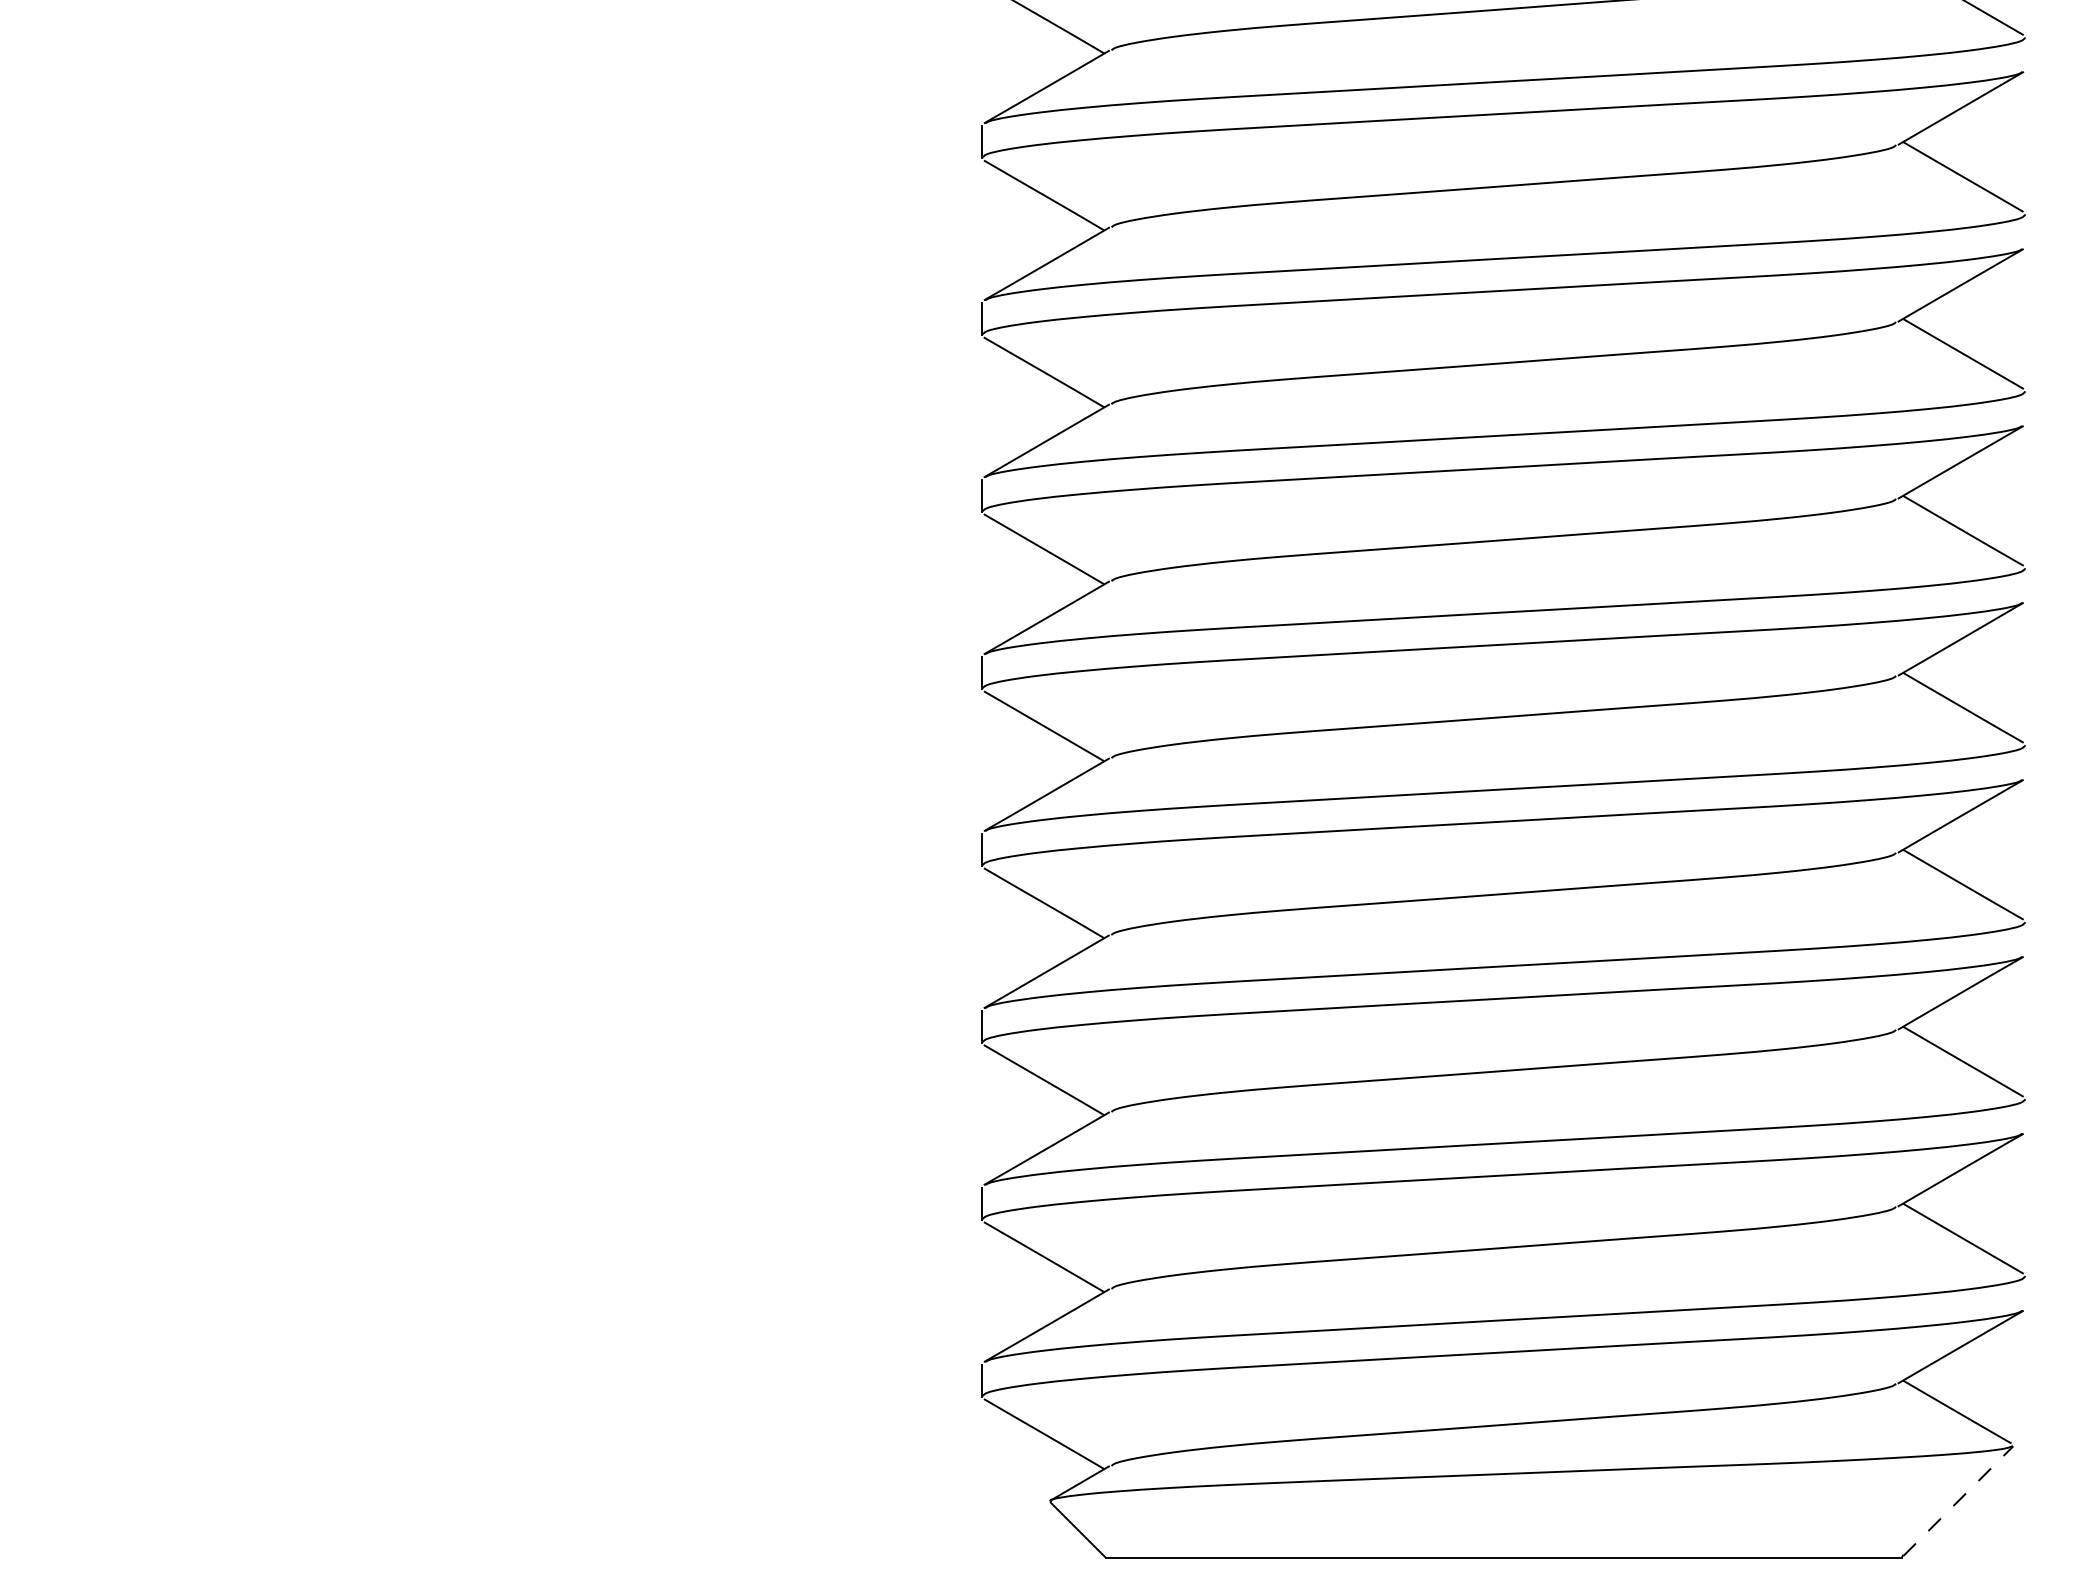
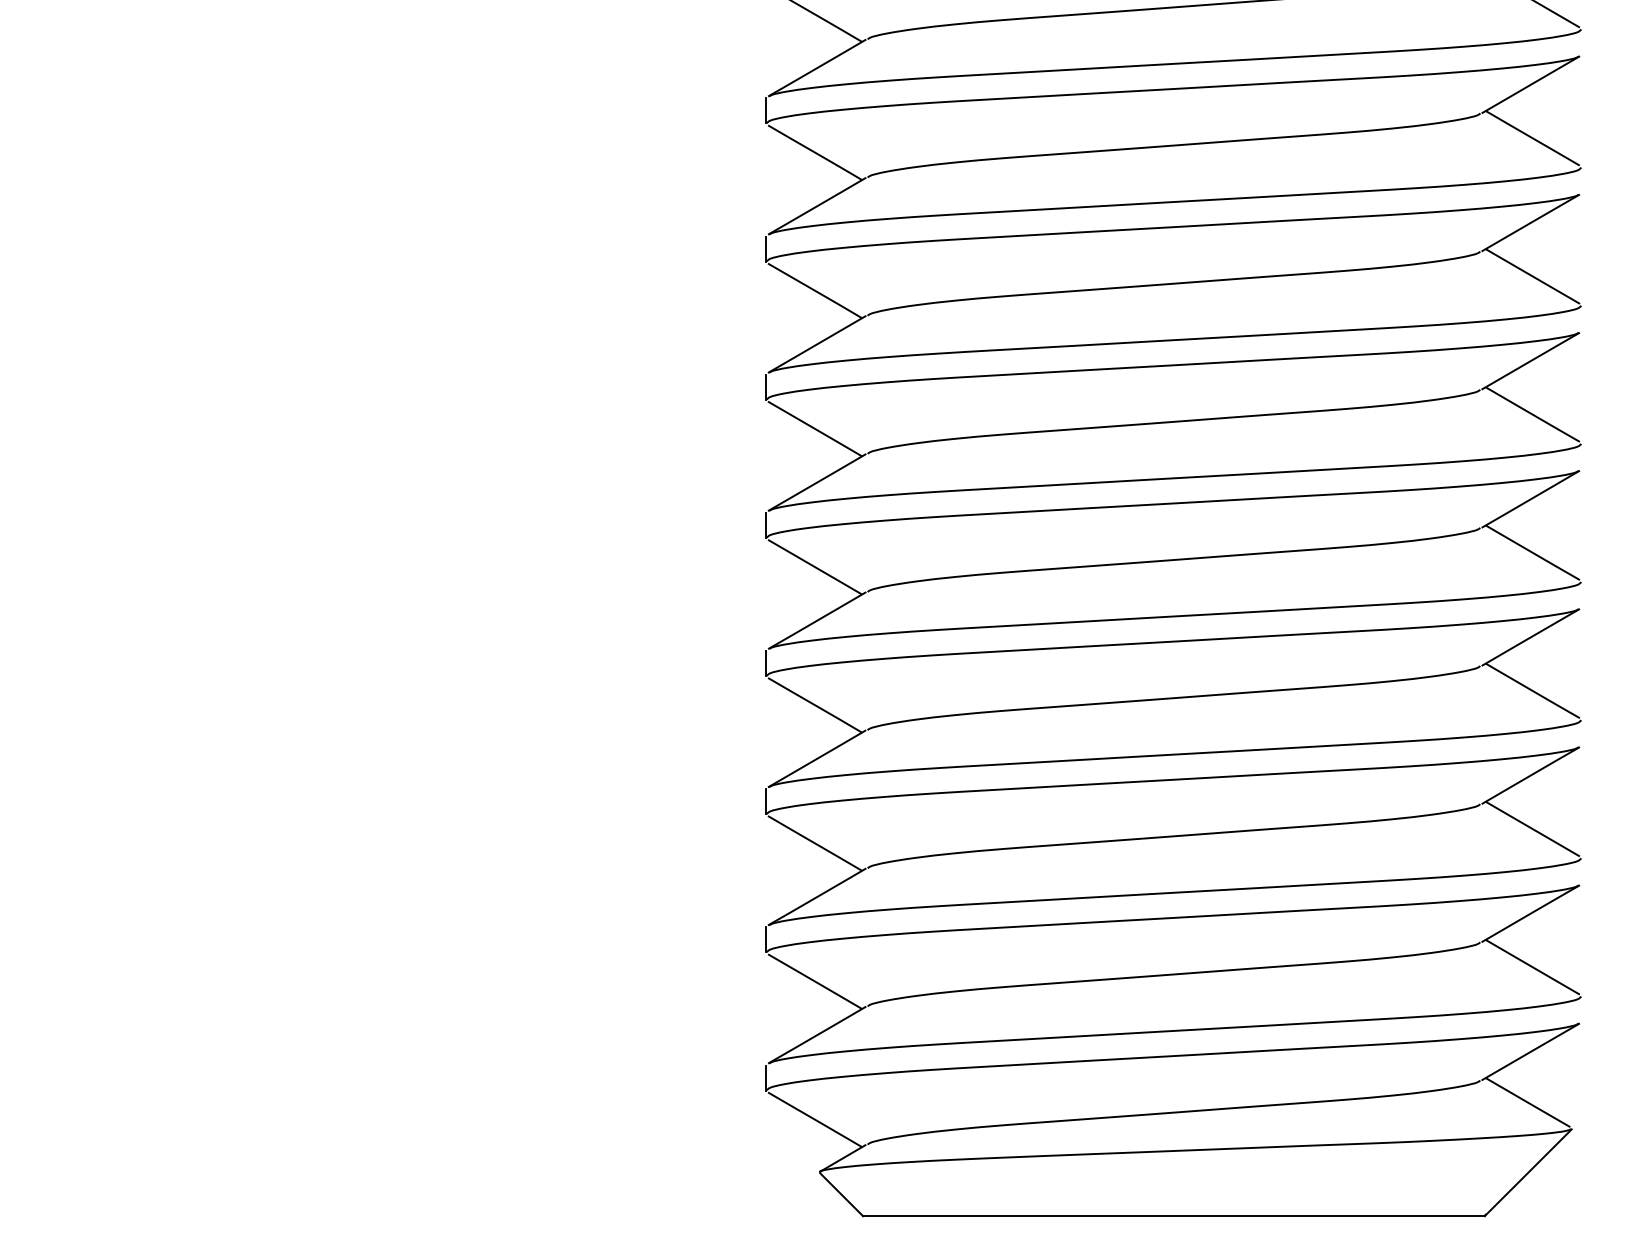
line: (1957, 1501) -> (1528, 1172), dashed -> solid

